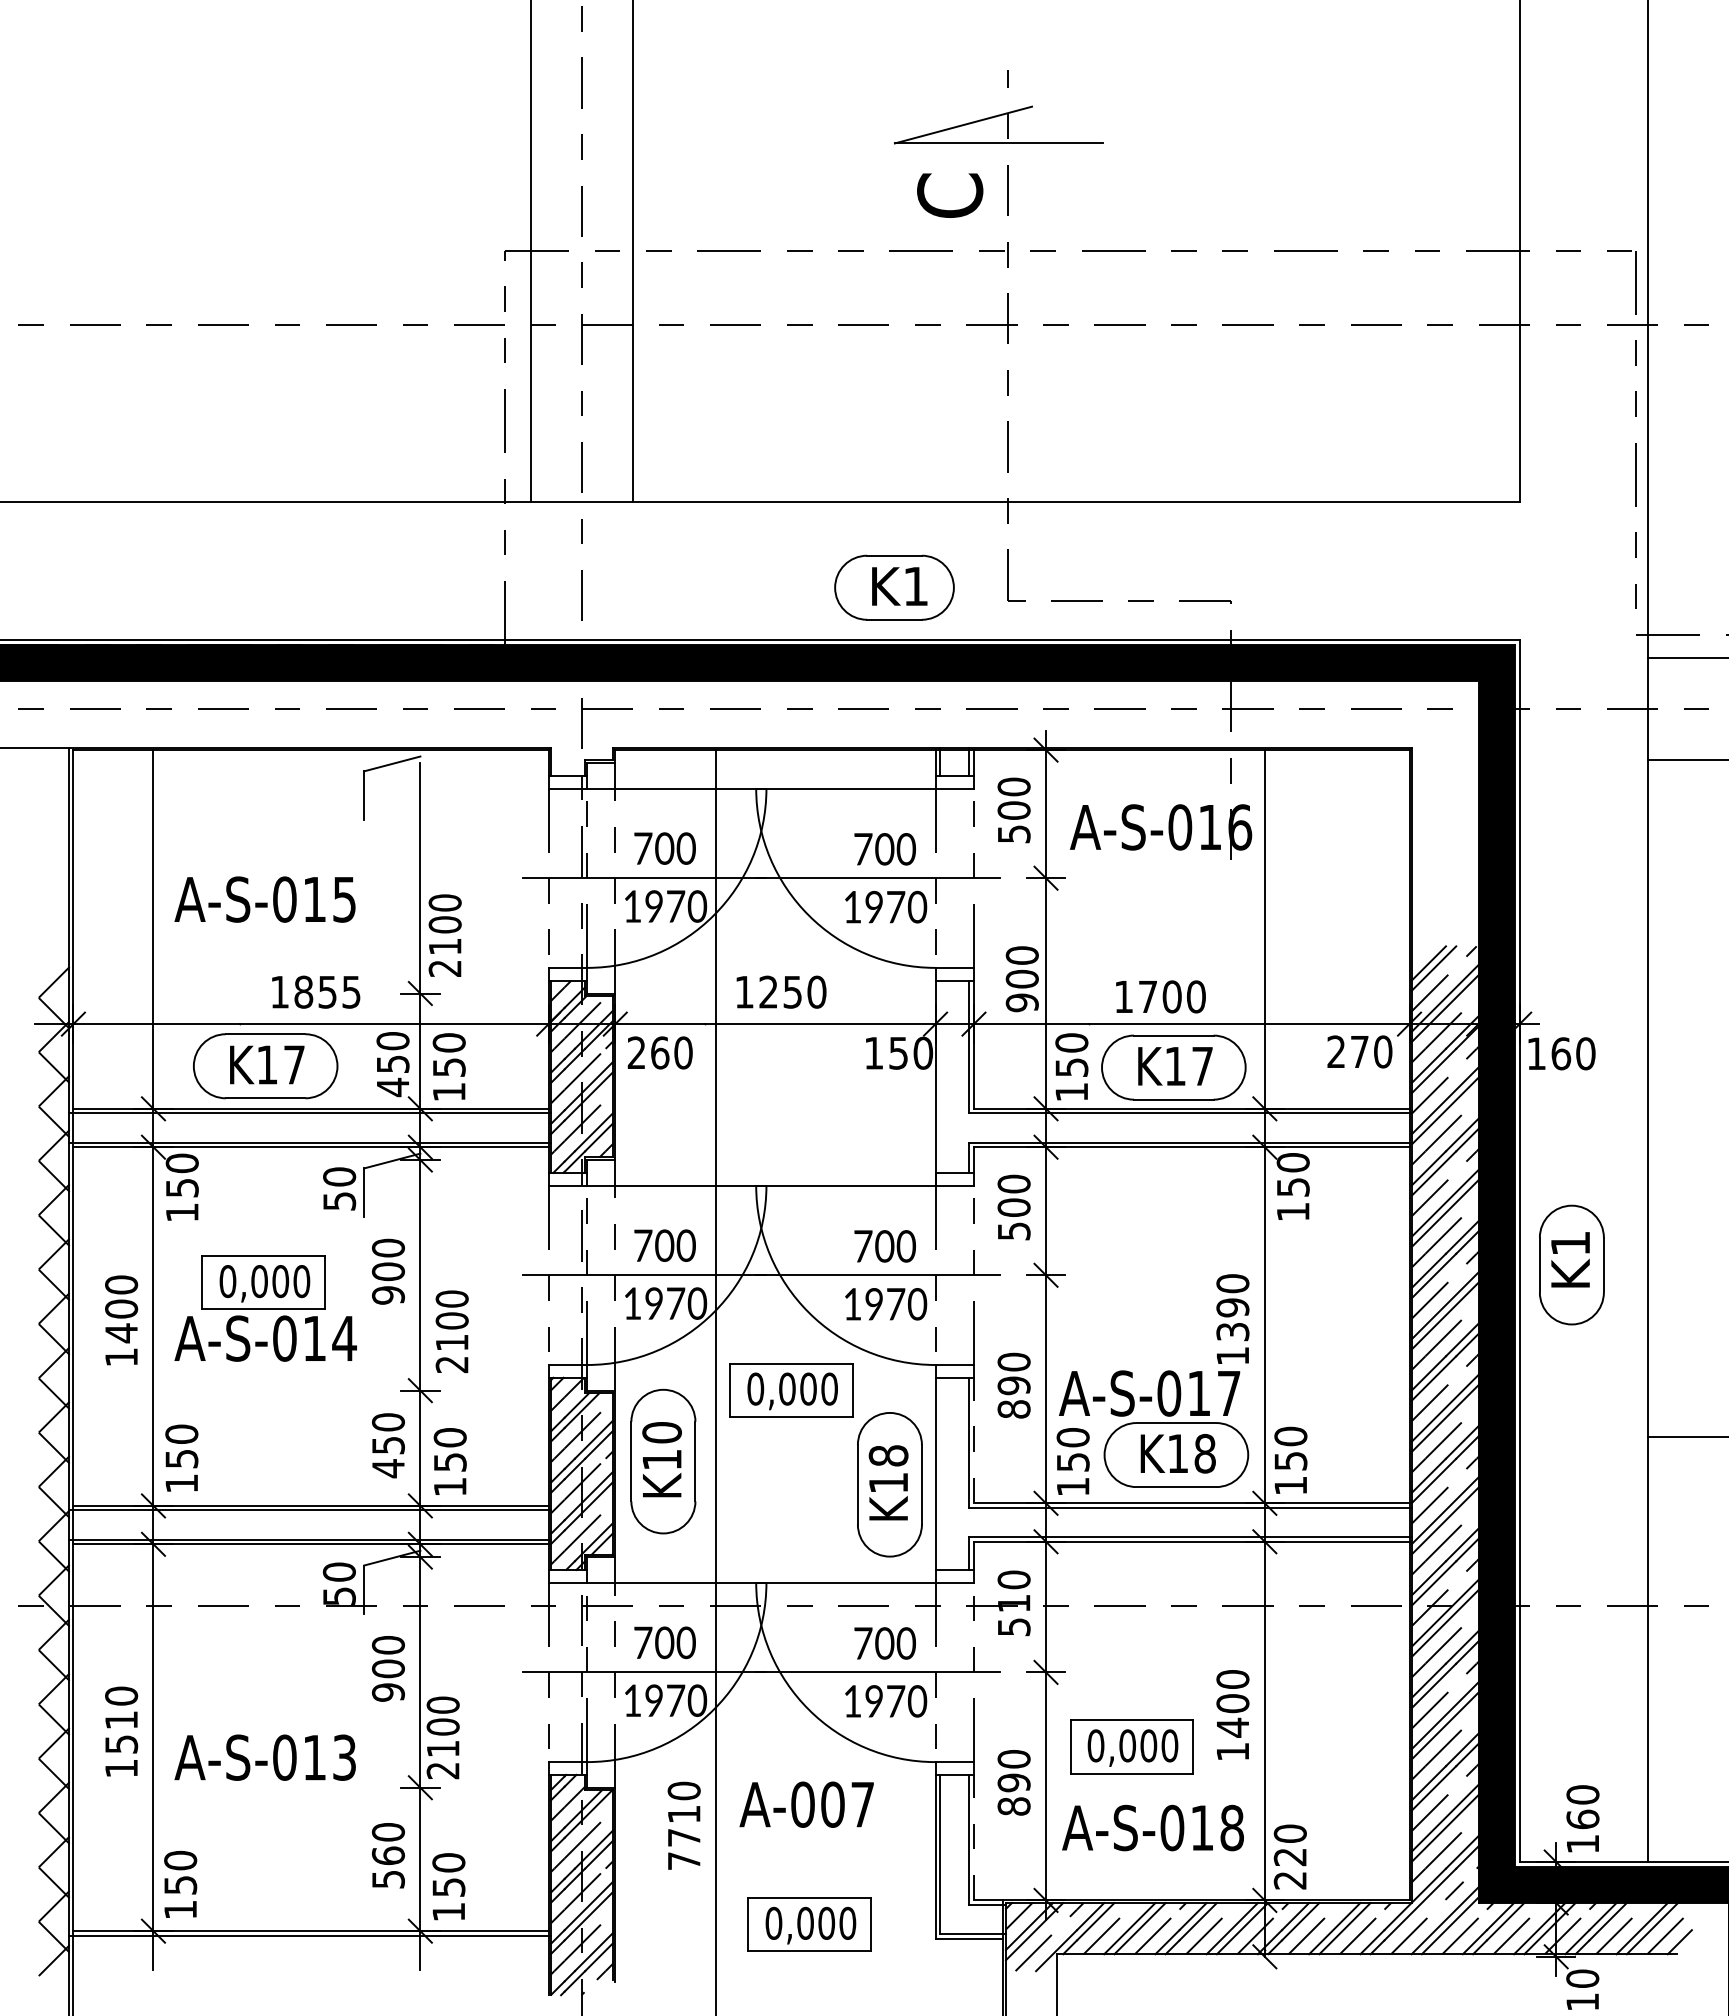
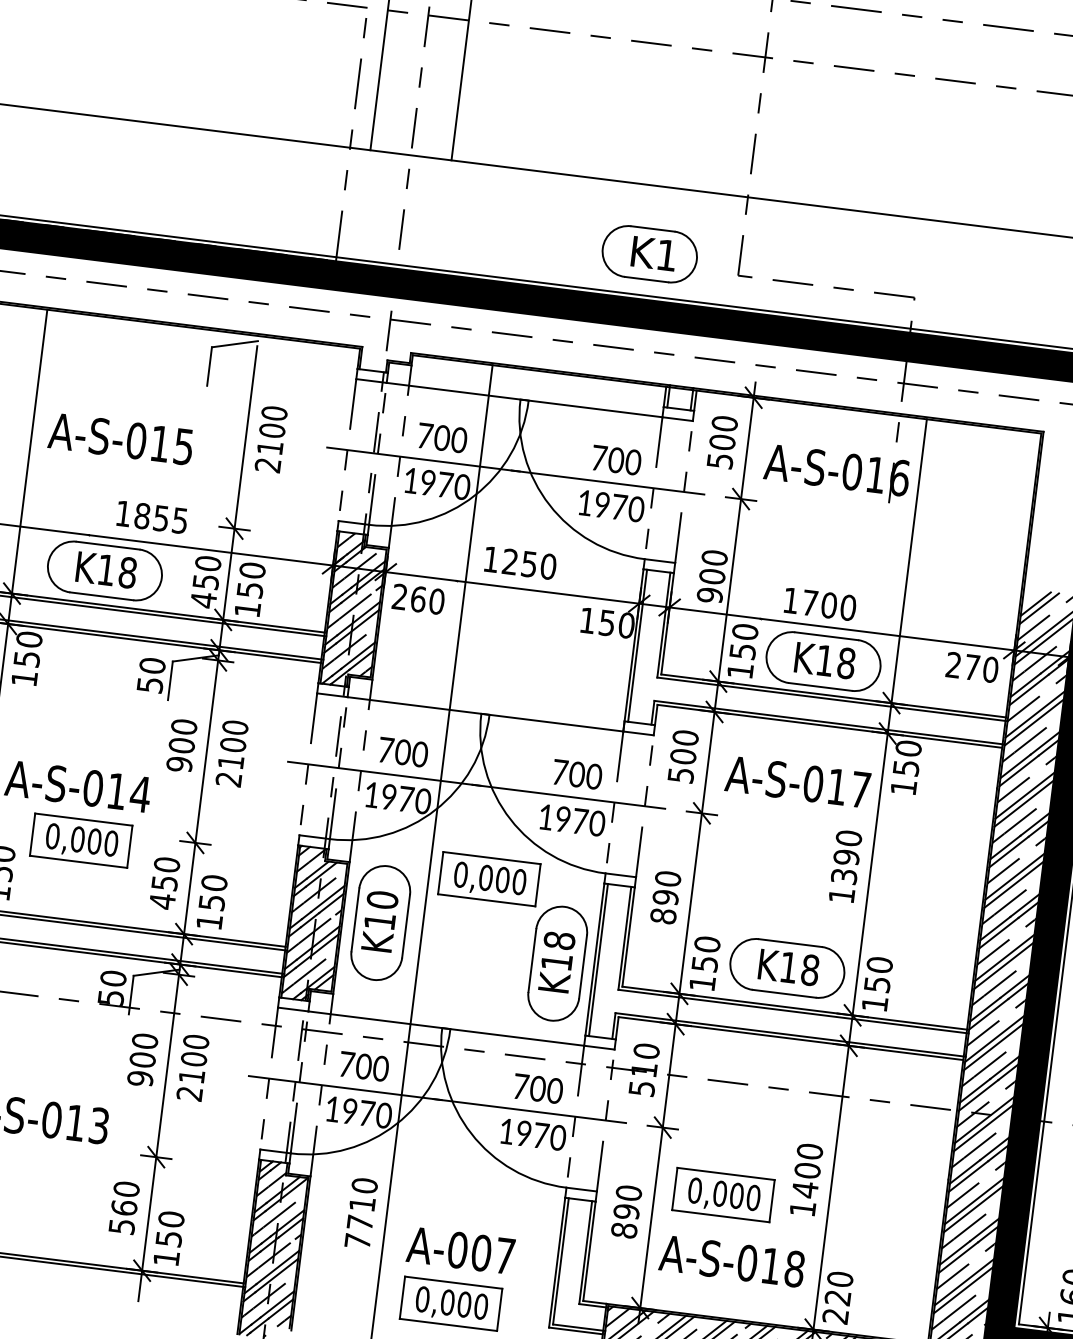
text: (444, 935) -> (270, 439), moved
text: (294, 1064) -> (127, 572), K17 -> K18
text: (1202, 1066) -> (846, 663), K17 -> K18
line: (940, 1076) -> (638, 645), added
part: (263, 1282) -> (80, 840), moved
text: (451, 1331) -> (231, 753), moved
text: (1149, 1393) -> (797, 782), moved
line: (973, 1440) -> (628, 936), dashed -> solid
line: (940, 1473) -> (598, 959), added
text: (442, 1737) -> (192, 1067), moved
text: (806, 1804) -> (460, 1250), moved
line: (973, 1837) -> (589, 1251), dashed -> solid

